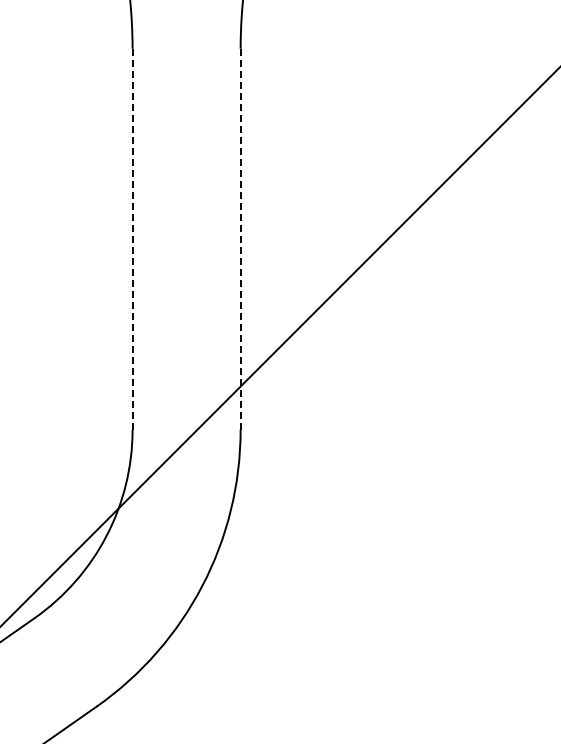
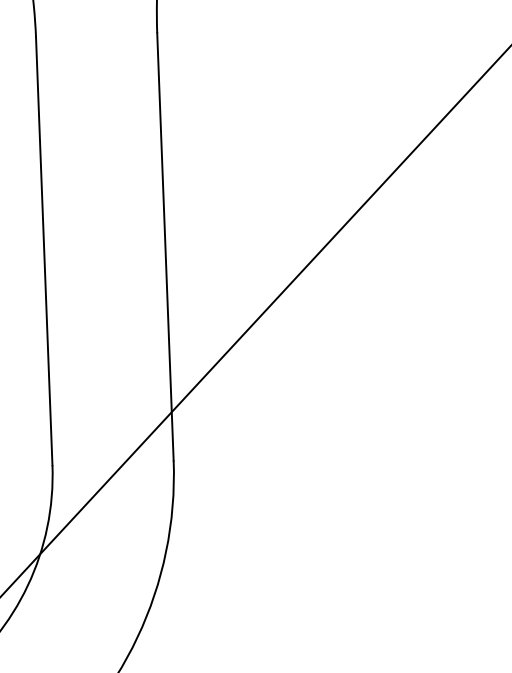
line: (132, 239) -> (44, 251), dashed -> solid
line: (240, 239) -> (165, 247), dashed -> solid

